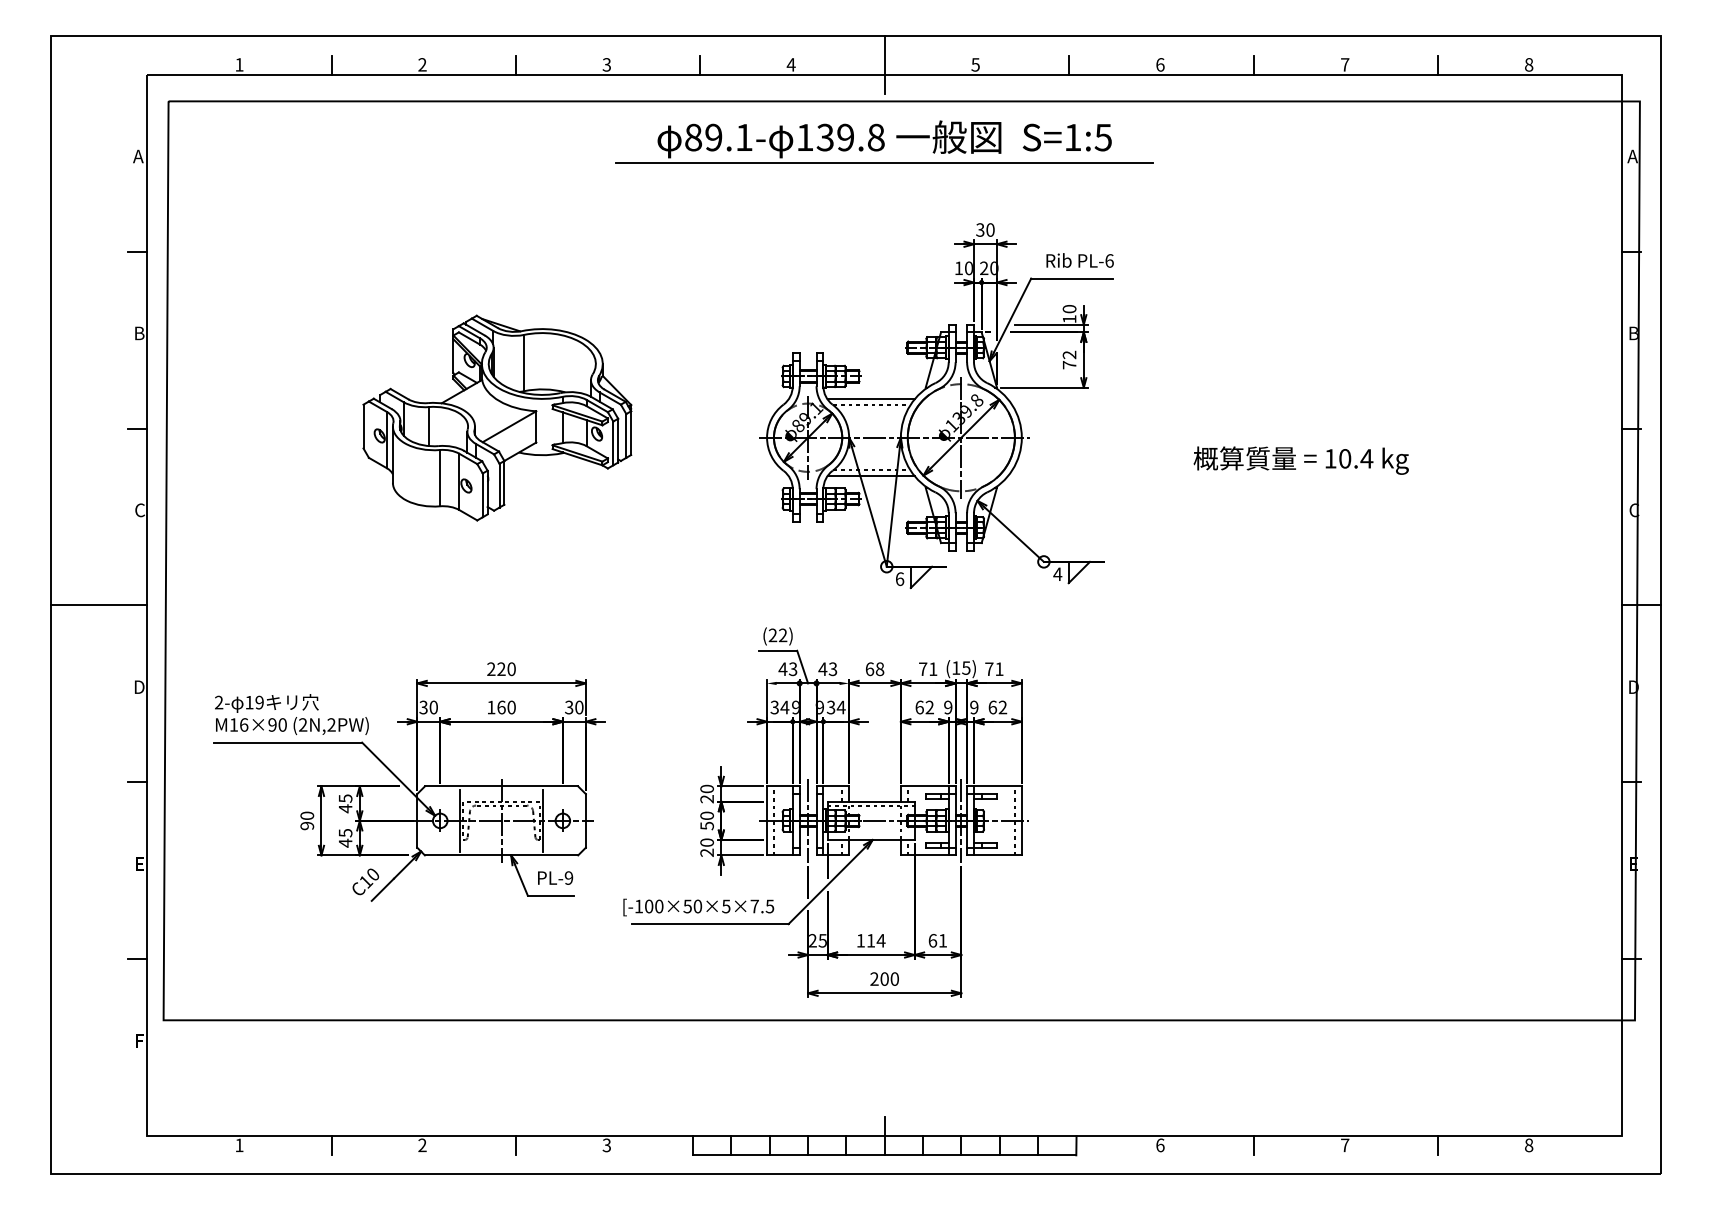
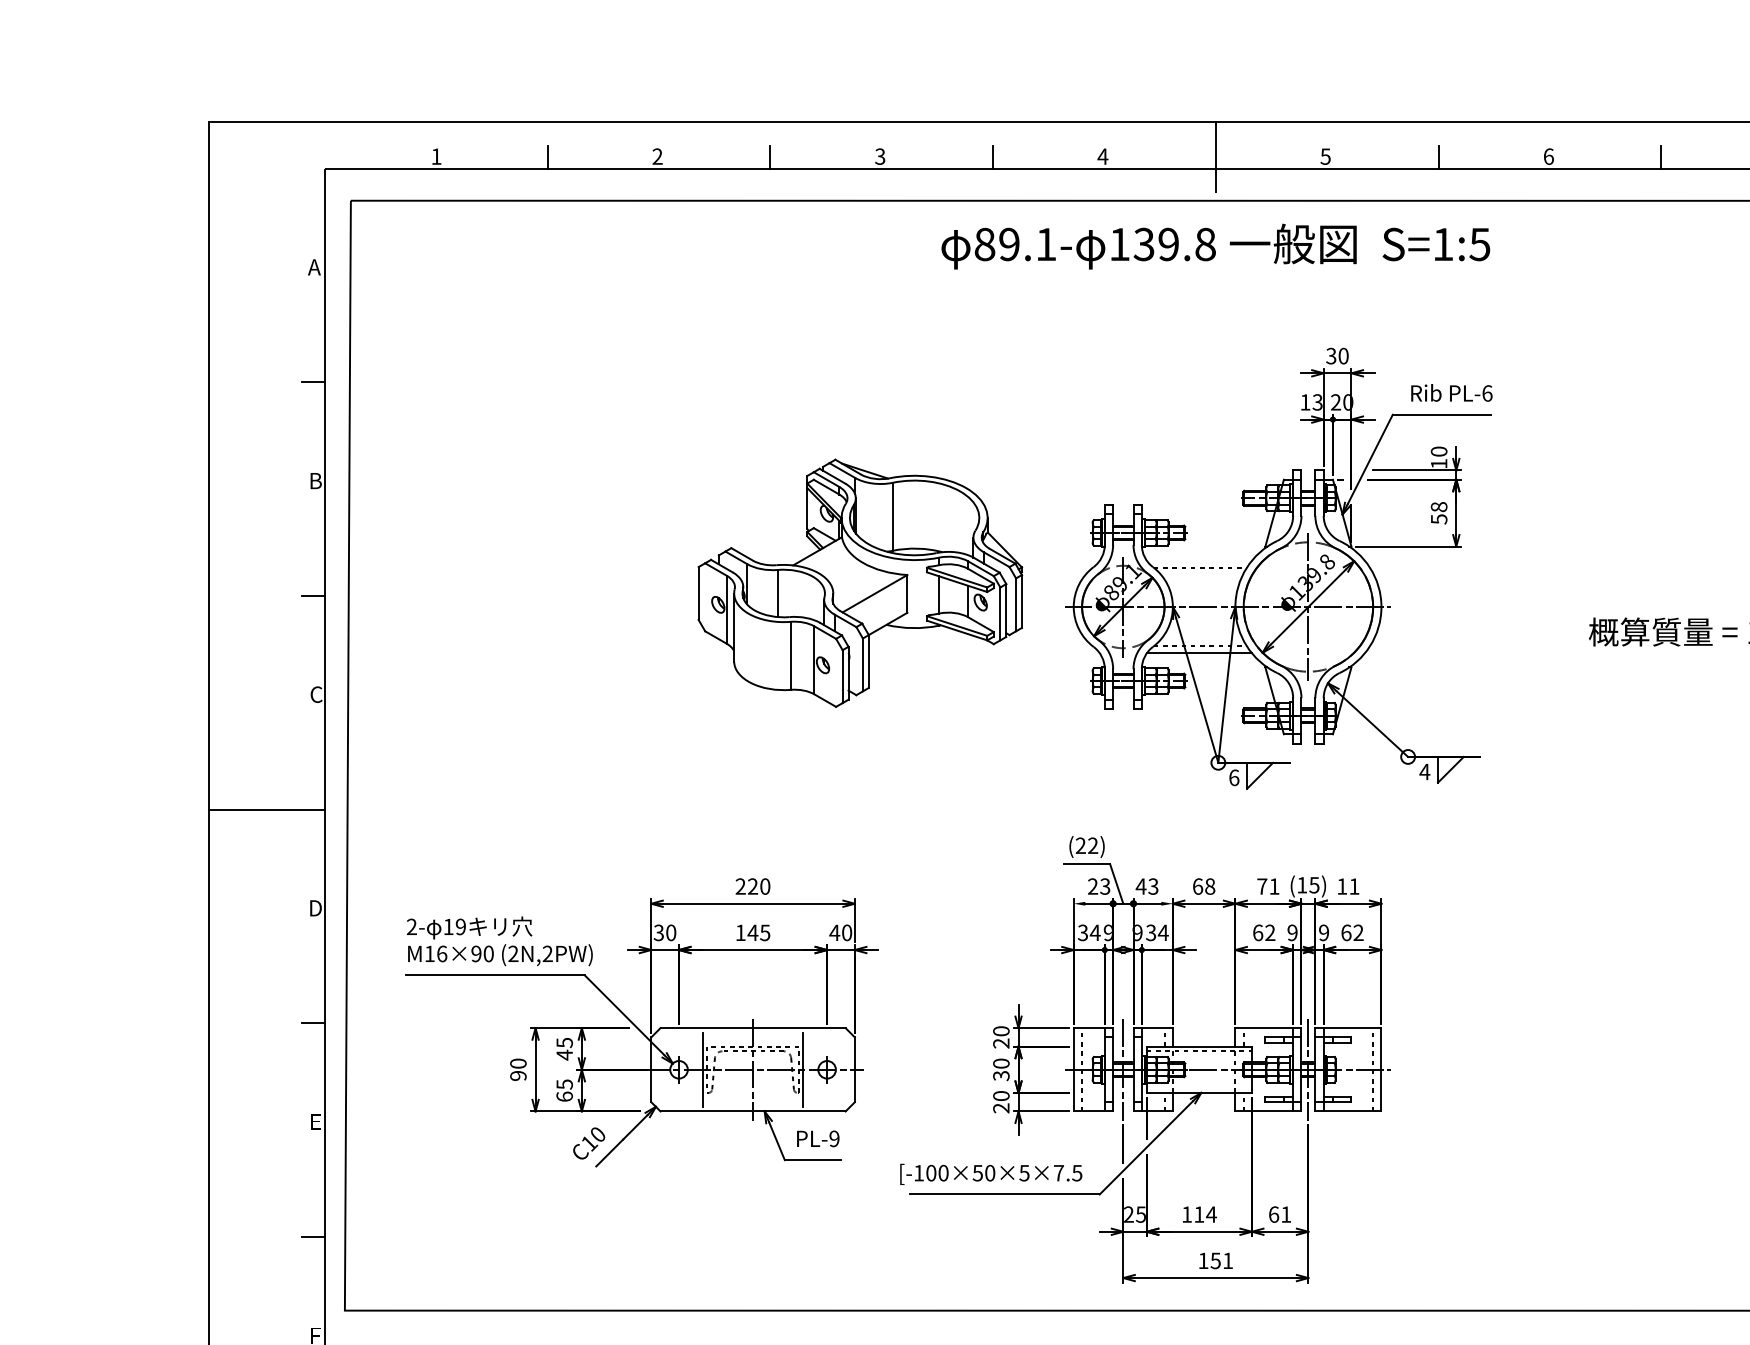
line: (884, 163) -> (1215, 275), removed
text: (968, 268) -> (1317, 402), 10 -> 13
text: (1069, 359) -> (1439, 512), 72 -> 58
line: (870, 399) -> (1198, 560), removed
part: (497, 417) -> (860, 582), moved
text: (782, 668) -> (1092, 885), 43 -> 23
text: (989, 668) -> (1342, 885), 71 -> 11
text: (506, 707) -> (759, 932), 160 -> 145
text: (568, 707) -> (833, 932), 30 -> 40
text: (706, 825) -> (1000, 1075), 50 -> 30
text: (345, 842) -> (564, 1095), 45 -> 65
text: (884, 978) -> (1215, 1260), 200 -> 151

